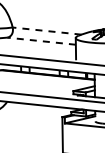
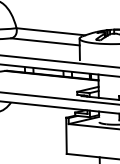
line: (46, 30) -> (50, 31), dashed -> solid
line: (40, 40) -> (44, 41), dashed -> solid

